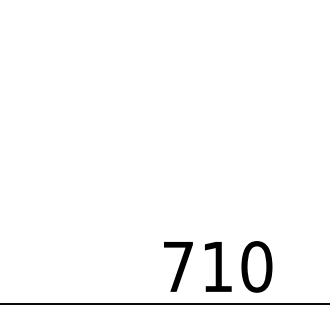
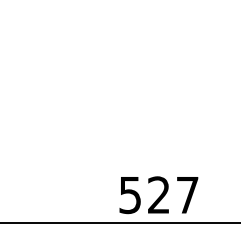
text: (218, 267) -> (159, 195), 710 -> 527

